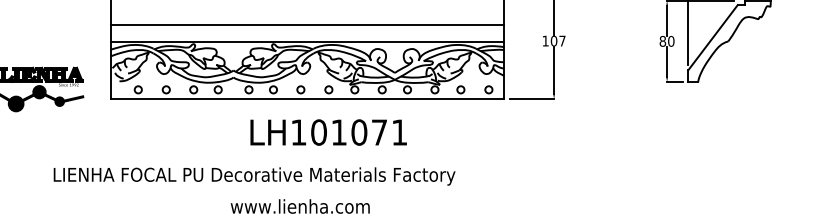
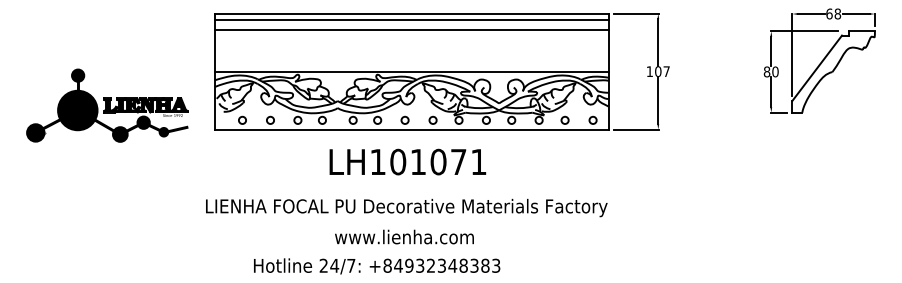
line: (307, 24) -> (411, 55), removed
text: (328, 131) -> (407, 161), moved
text: (254, 175) -> (406, 207), moved

